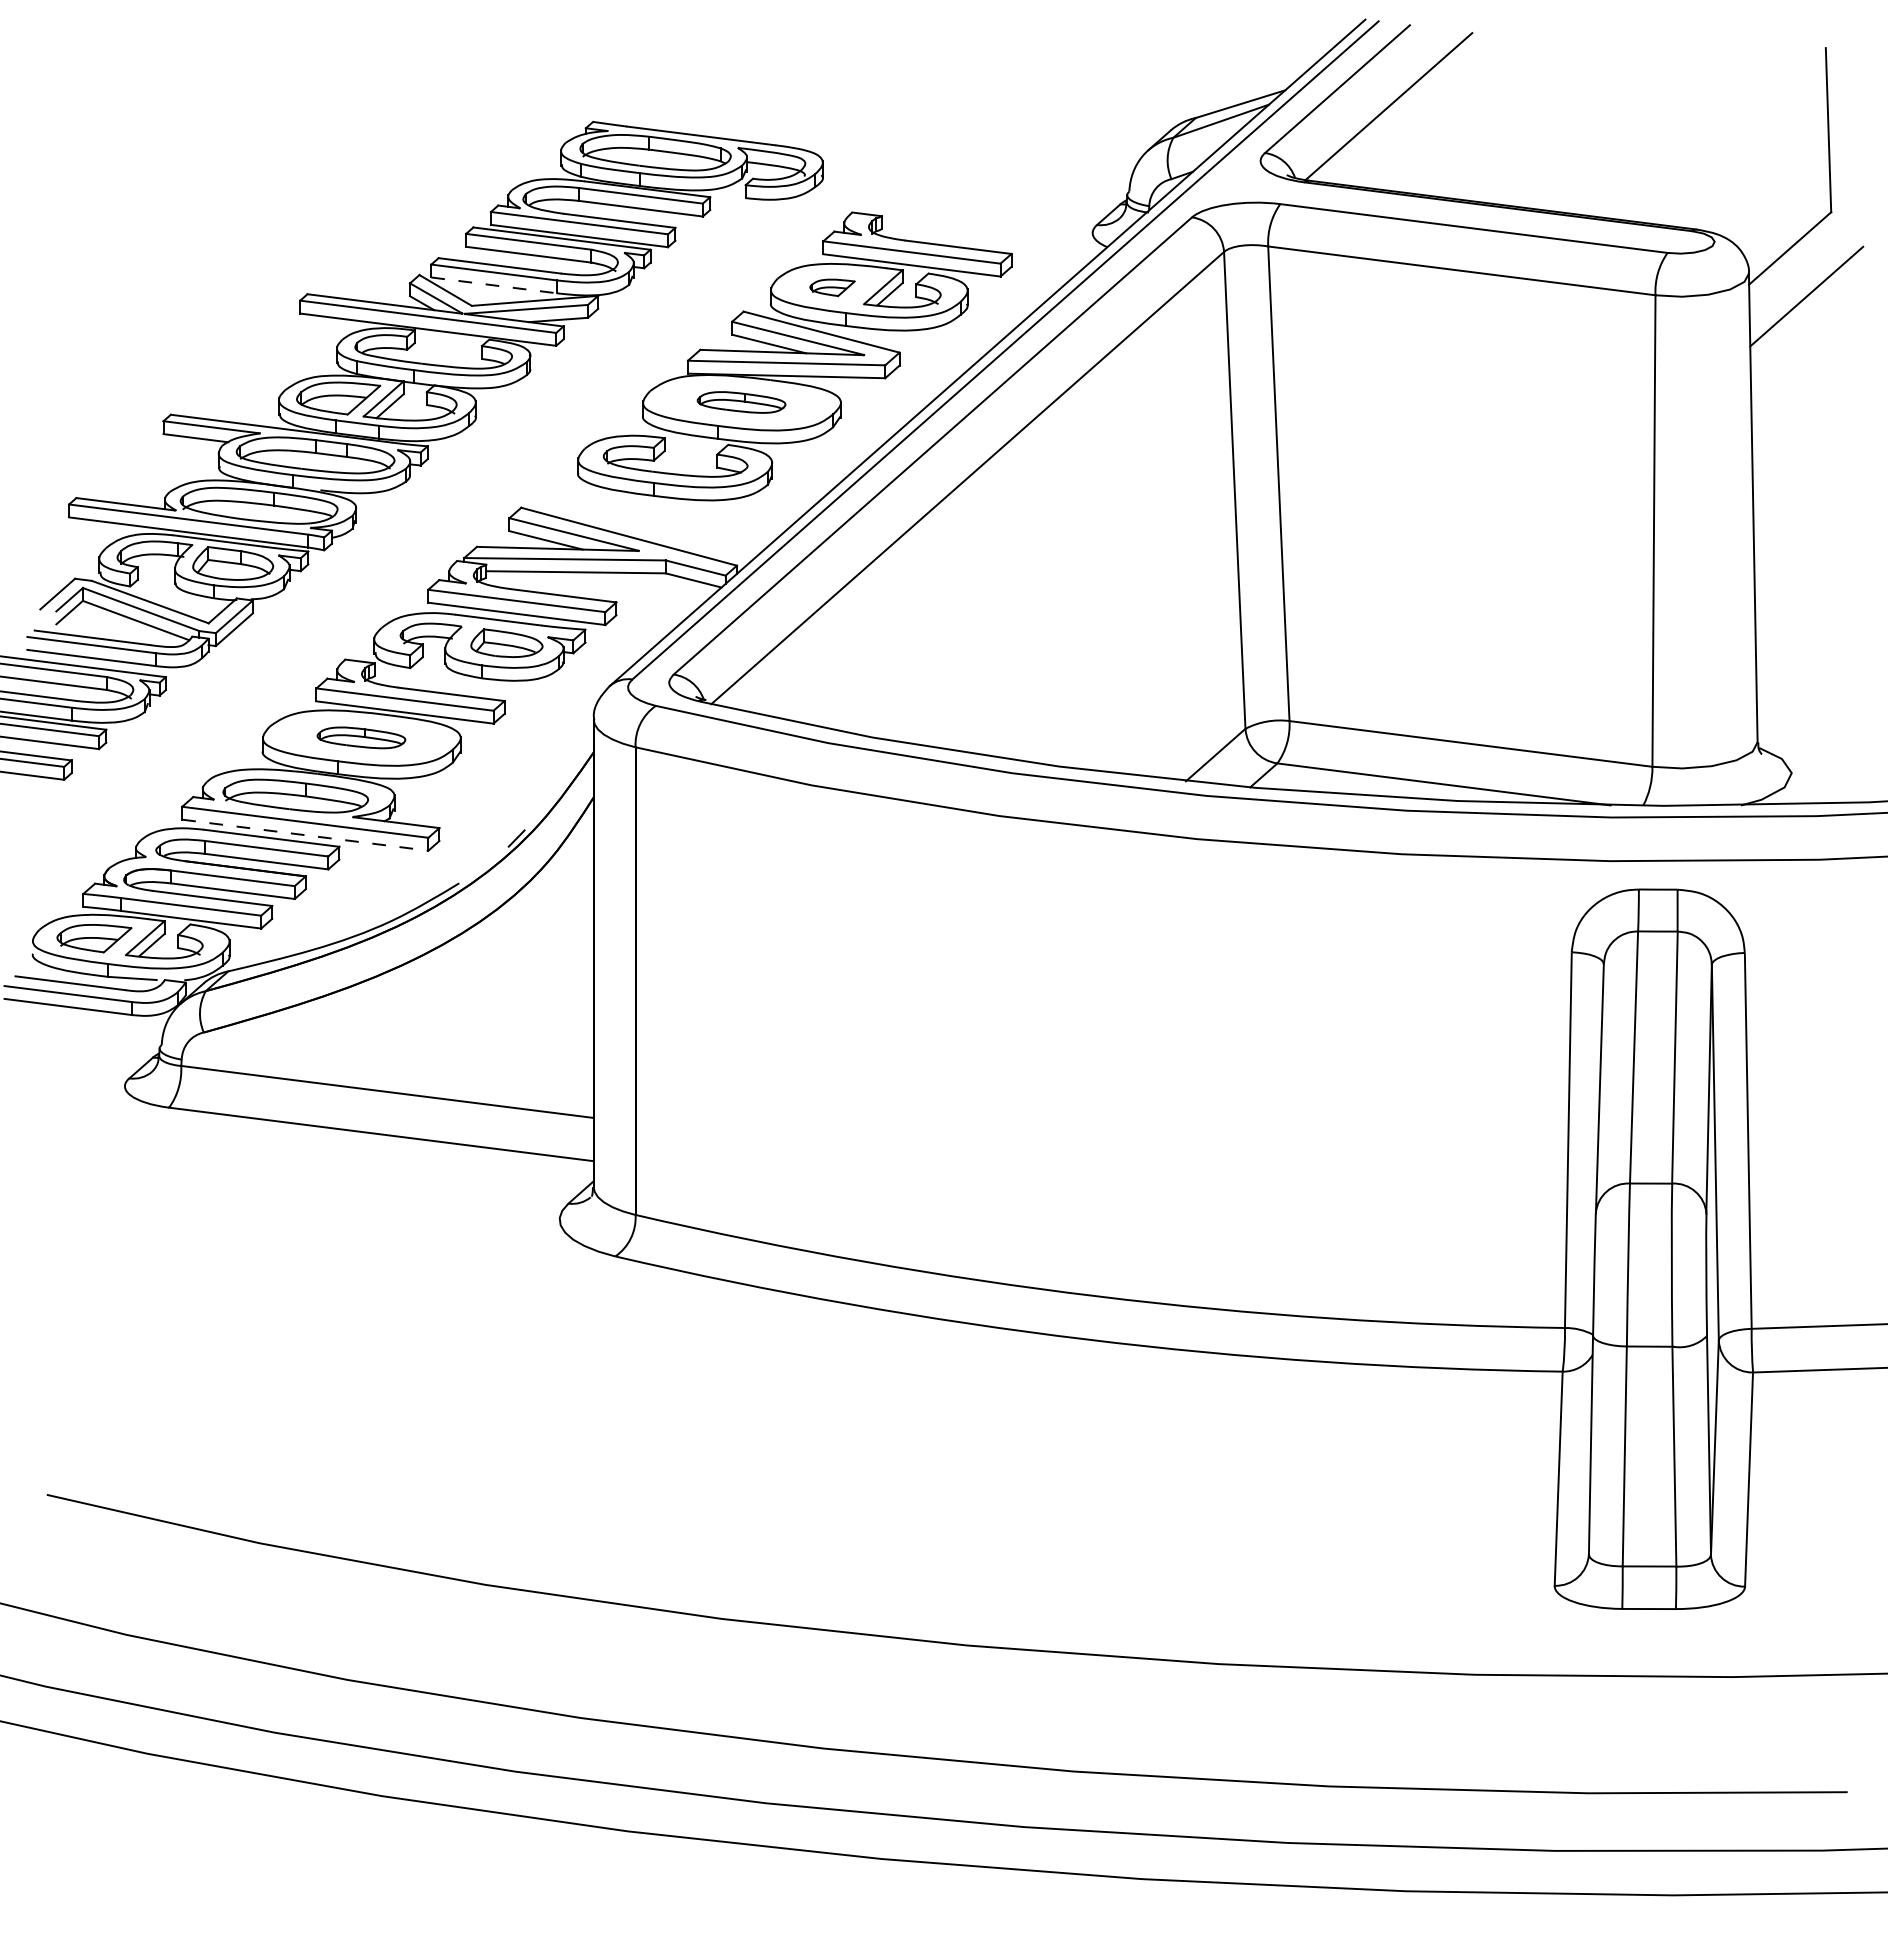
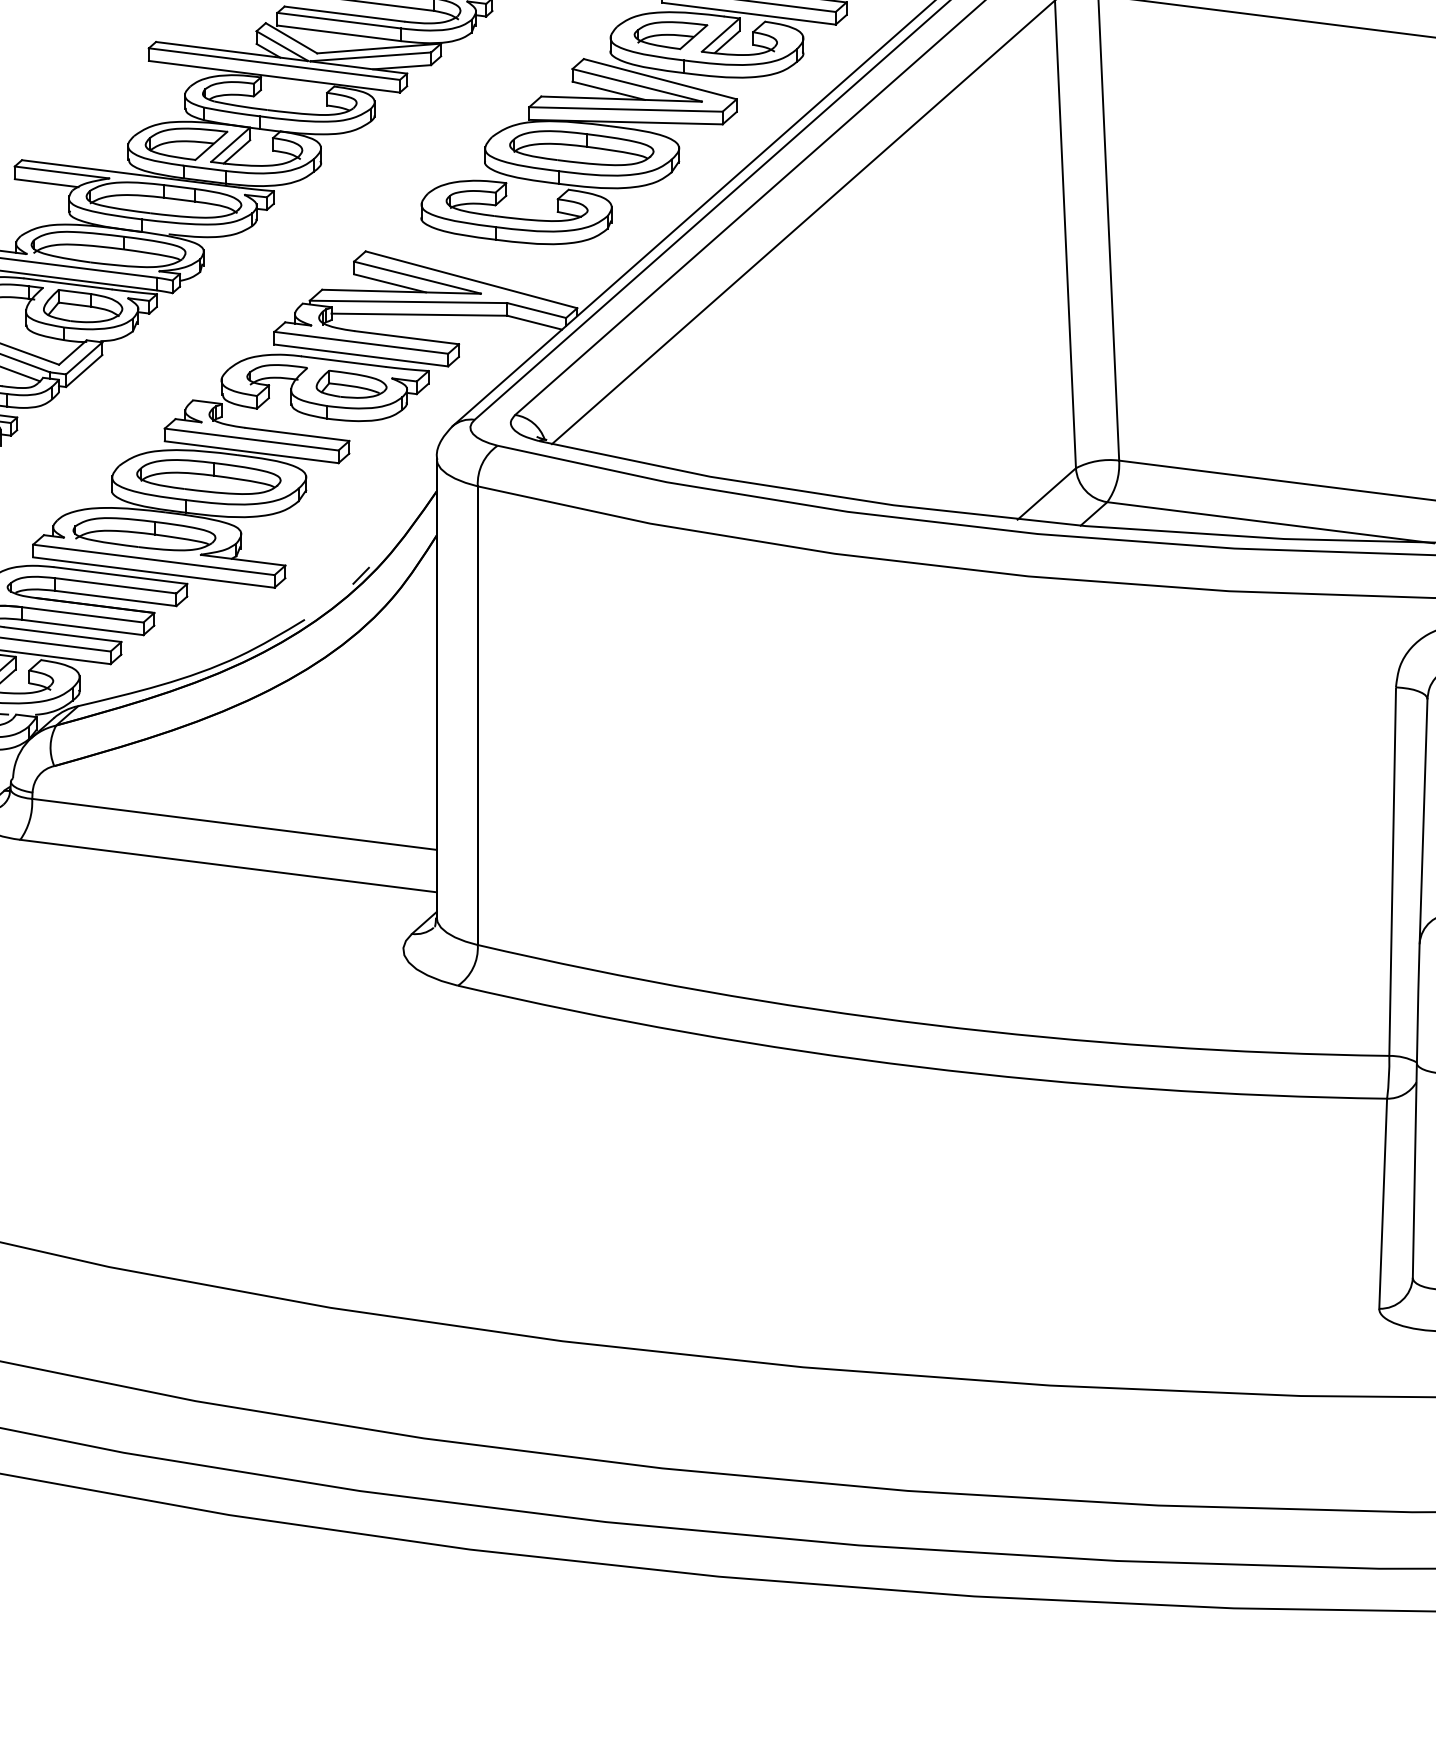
line: (494, 285) -> (339, 33), dashed -> solid
part: (832, 287) -> (670, 35), size x1.67
part: (741, 402) -> (581, 148), size x1.67
part: (361, 737) -> (208, 476), size x1.67
line: (305, 835) -> (154, 572), dashed -> solid

